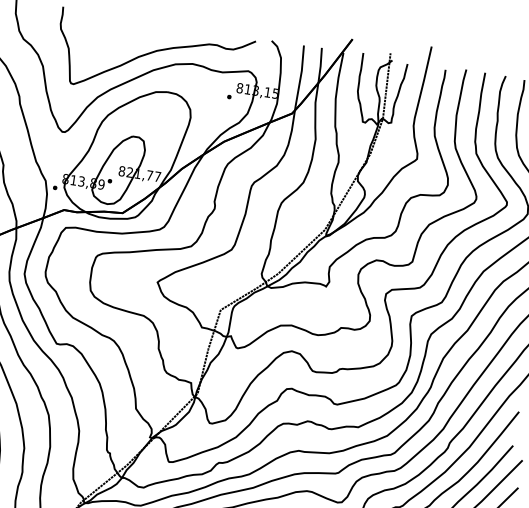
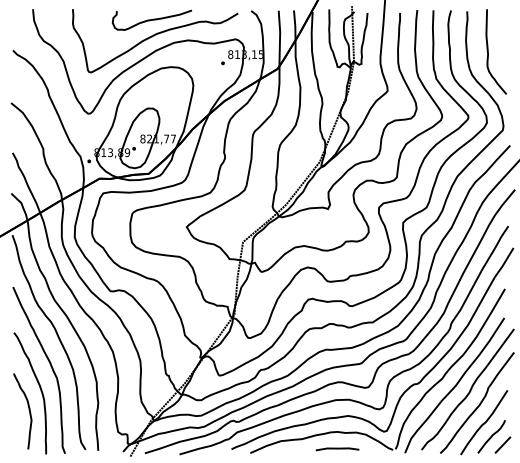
curve: (153, 32) -> (151, 19), added

